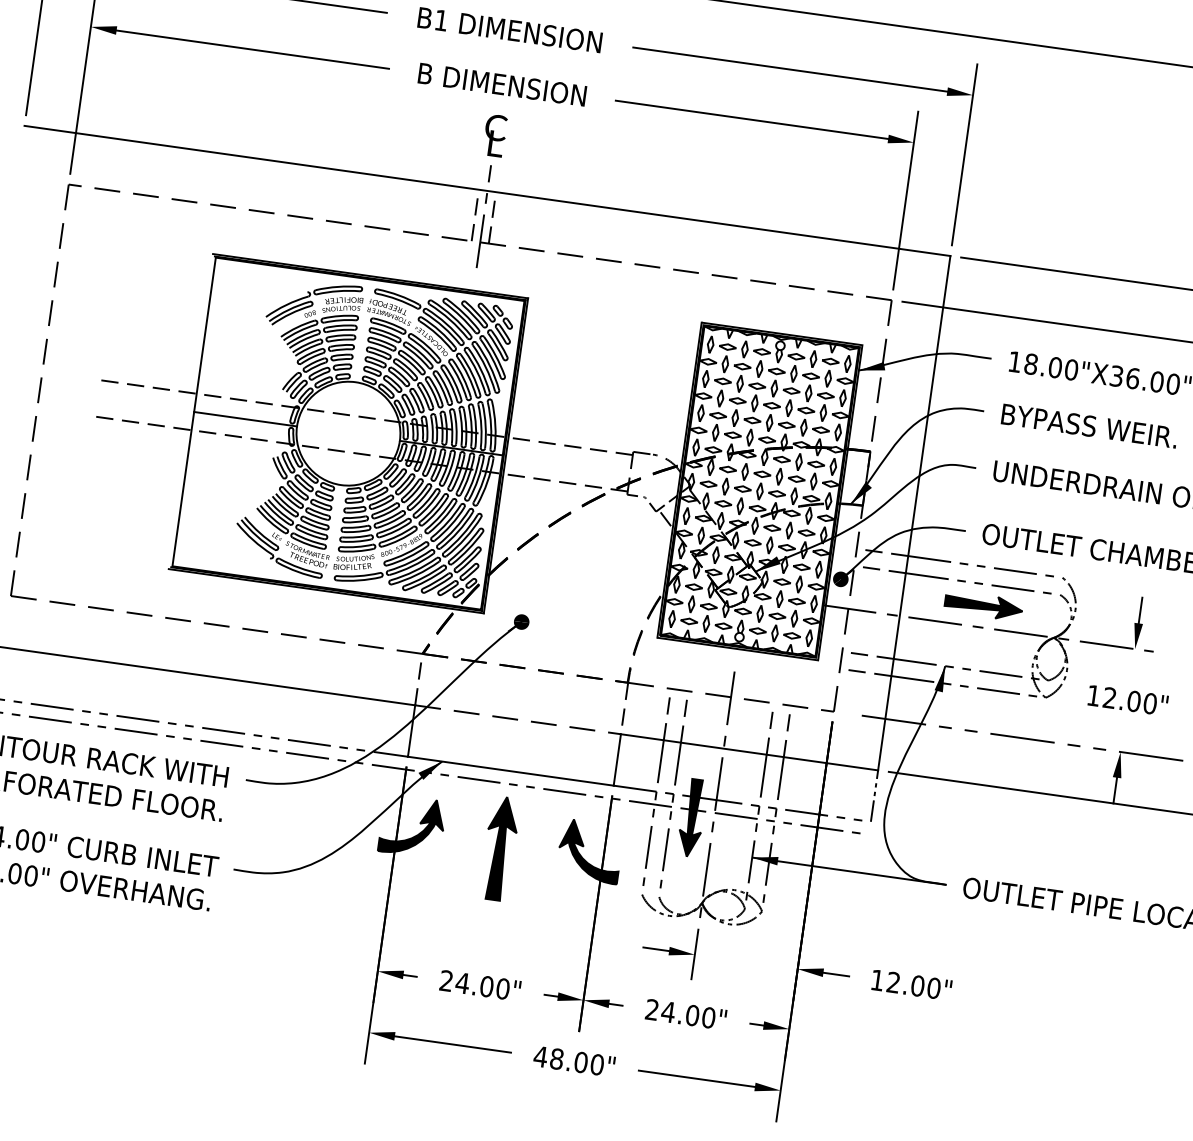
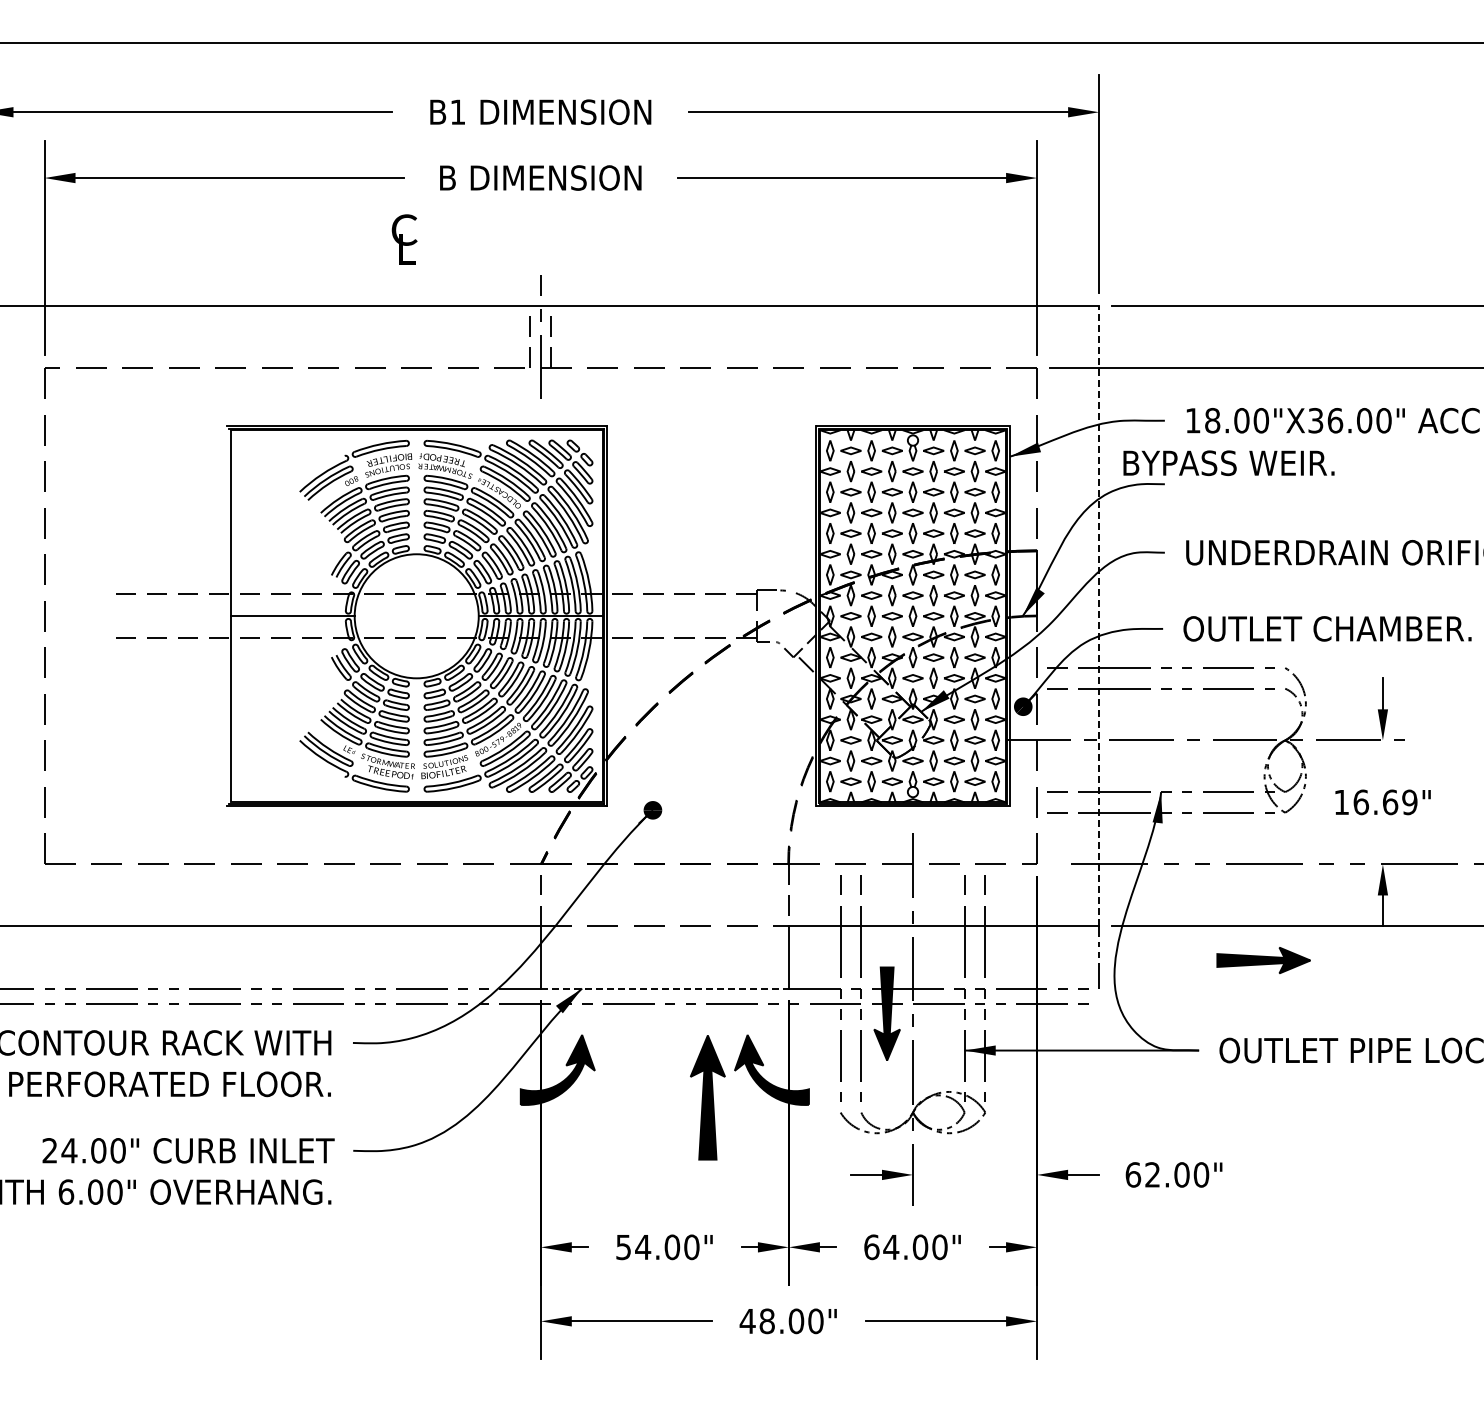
text: (494, 135) -> (404, 239), moved
text: (1089, 425) -> (1228, 462), moved
line: (914, 512) -> (1099, 615), solid -> dashed
part: (983, 605) -> (1263, 960), moved
text: (1130, 700) -> (1385, 802), 12.00" -> 16.69"
line: (511, 771) -> (665, 988), solid -> dashed
part: (499, 848) -> (707, 1097), moved
text: (877, 980) -> (1133, 1174), 12.00" -> 62.00"
text: (446, 981) -> (623, 1247), 24.00" -> 54.00"
text: (651, 1010) -> (871, 1247), 24.00" -> 64.00"

